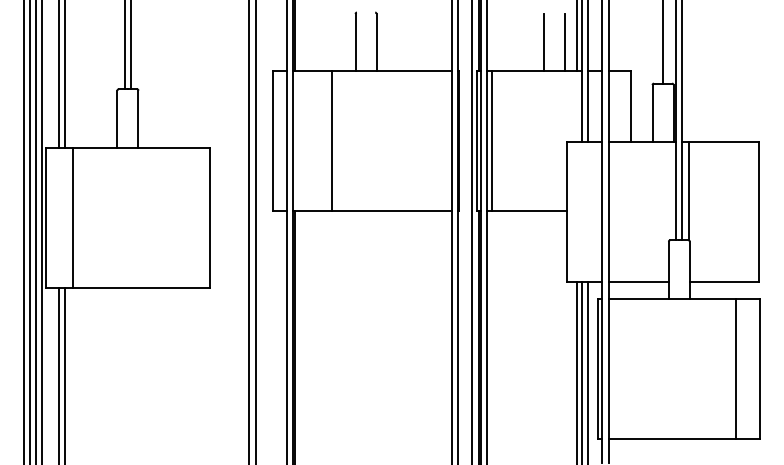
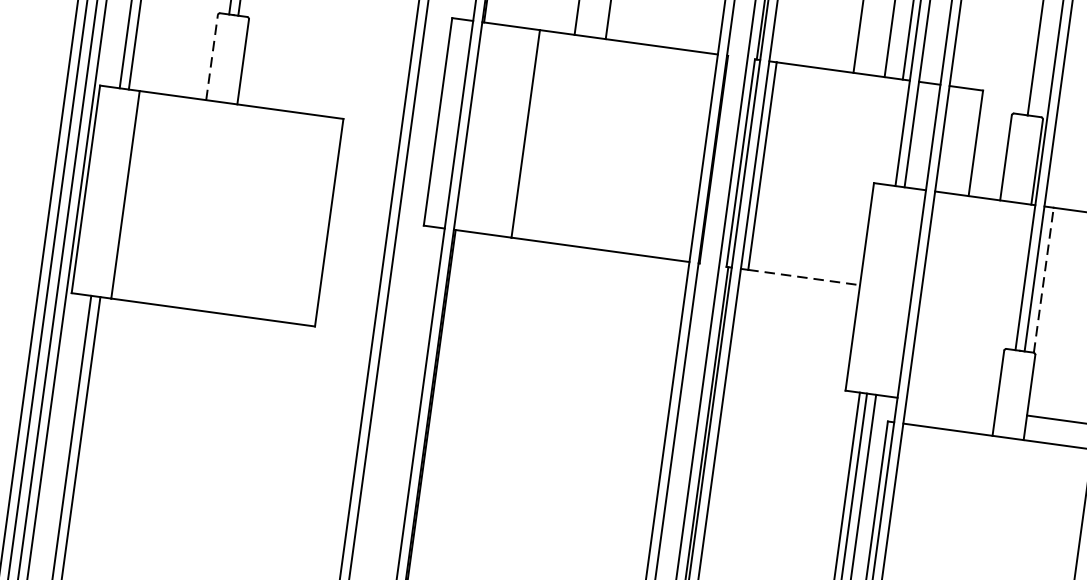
line: (117, 119) -> (212, 57), solid -> dashed
line: (688, 191) -> (1043, 280), solid -> dashed
line: (529, 211) -> (803, 277), solid -> dashed
line: (638, 282) -> (950, 405), removed

